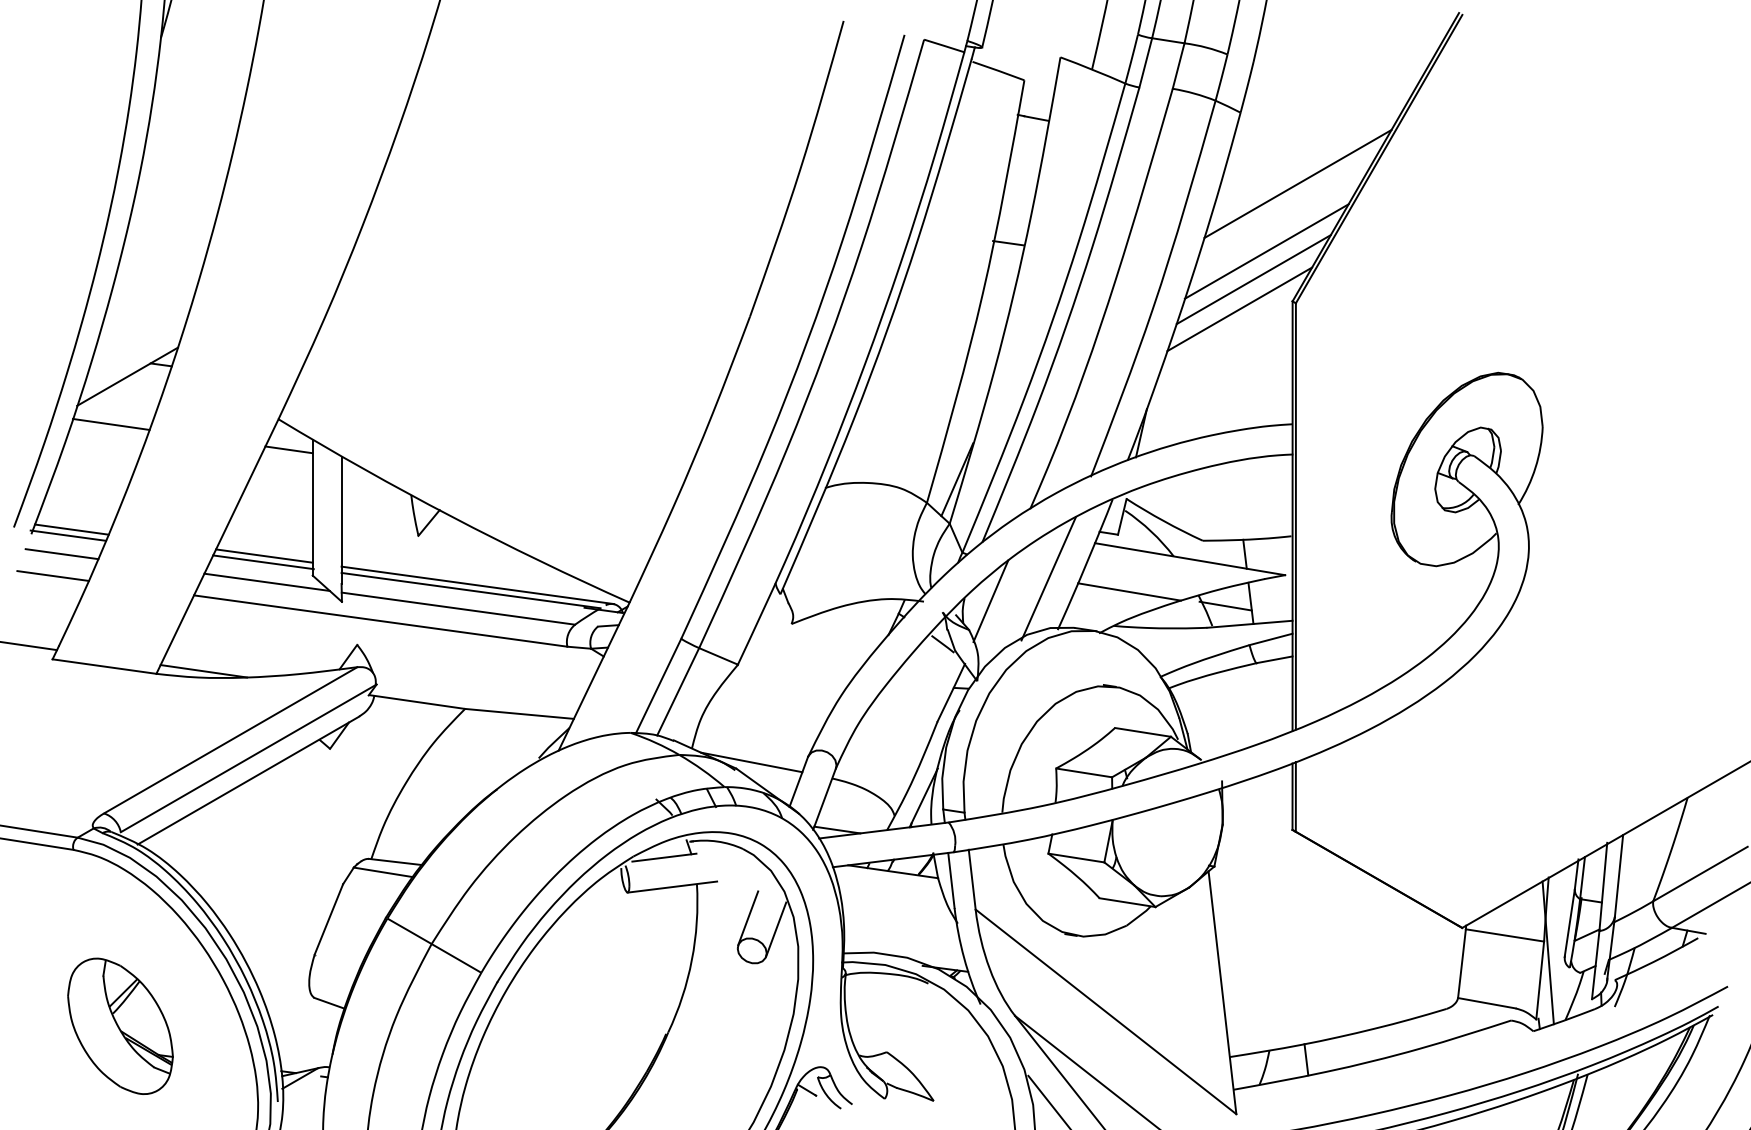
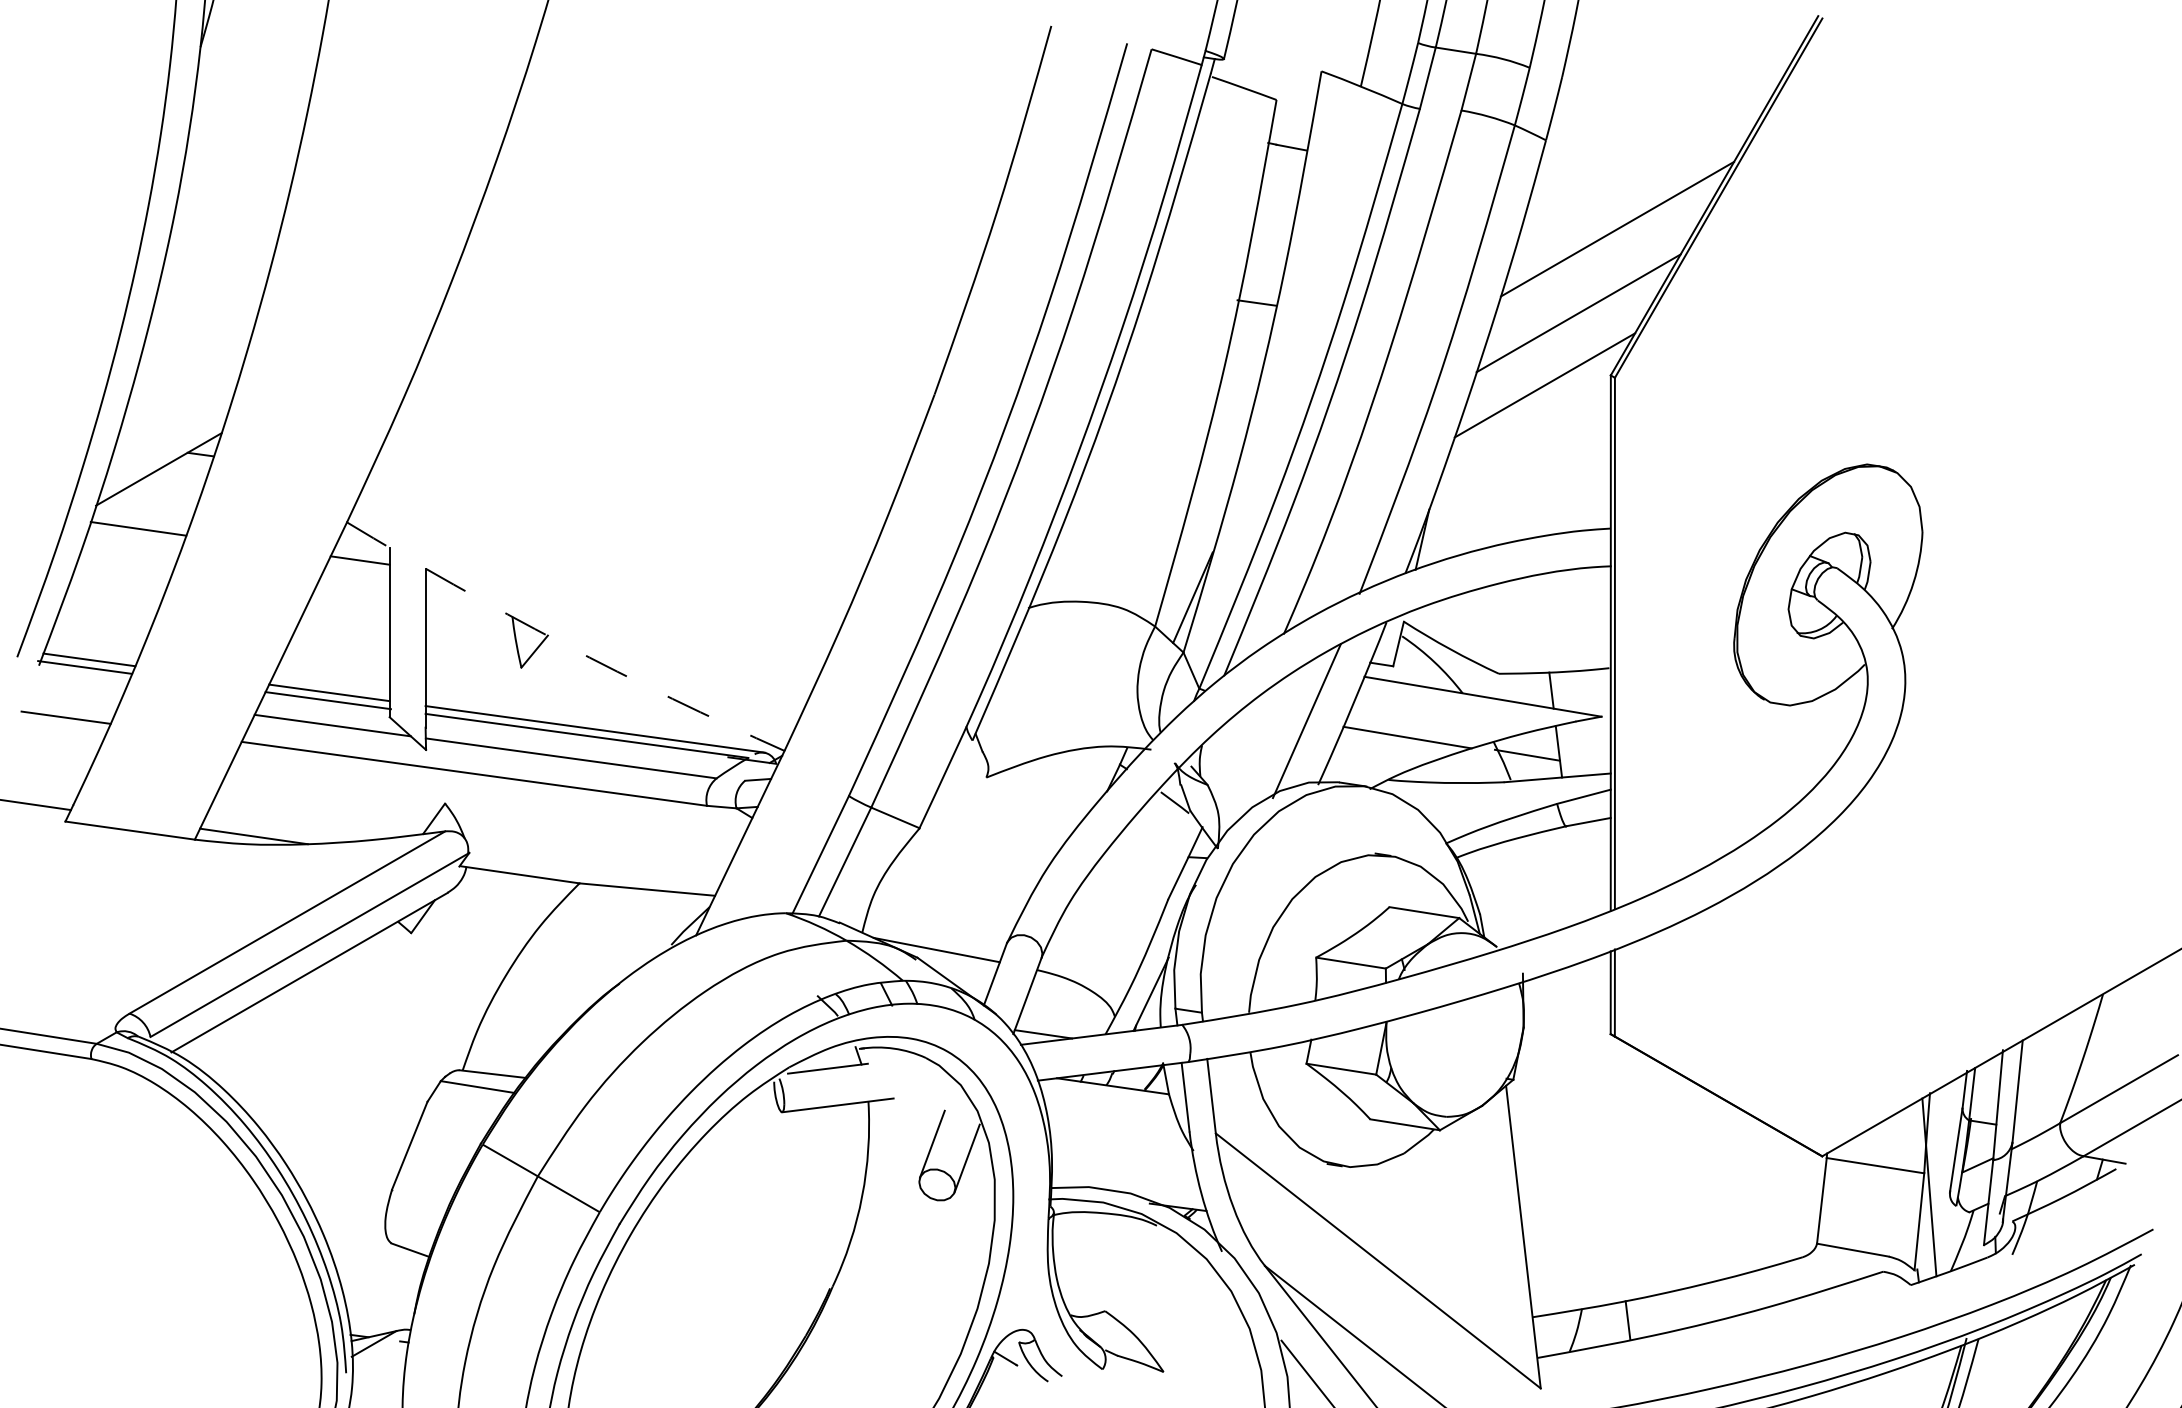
line: (1253, 278) -> (1562, 347), removed
arc: (451, 516) -> (562, 643), solid -> dashed
line: (61, 554) -> (76, 690), removed
line: (990, 600) -> (1234, 748), removed
part: (120, 1025) -> (149, 1278), removed

